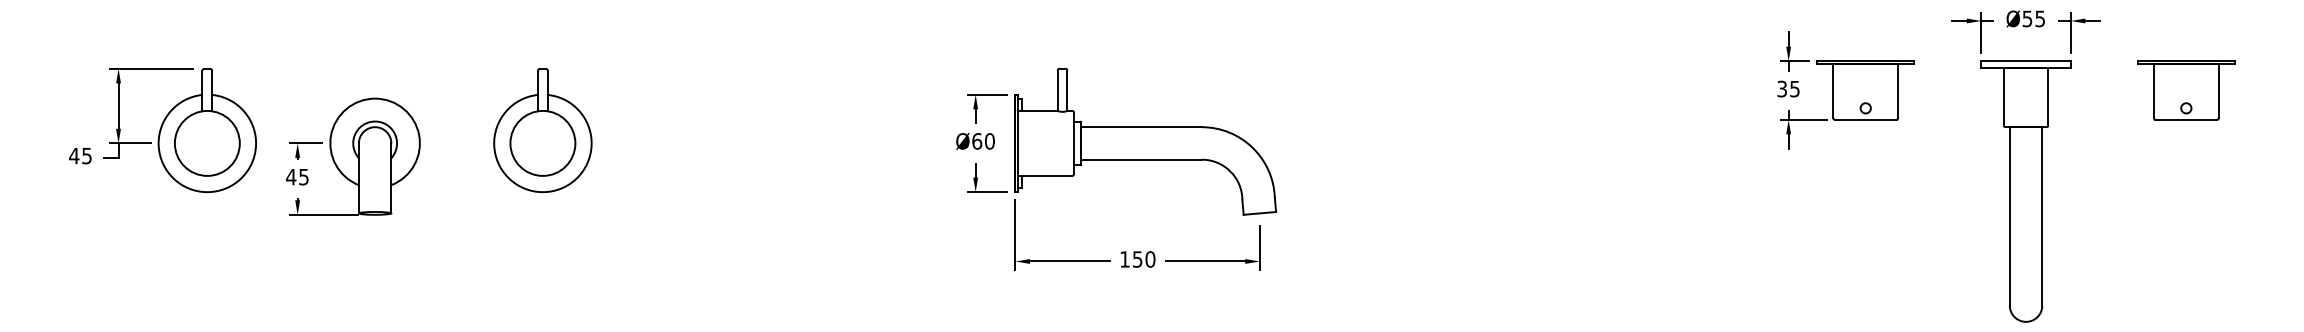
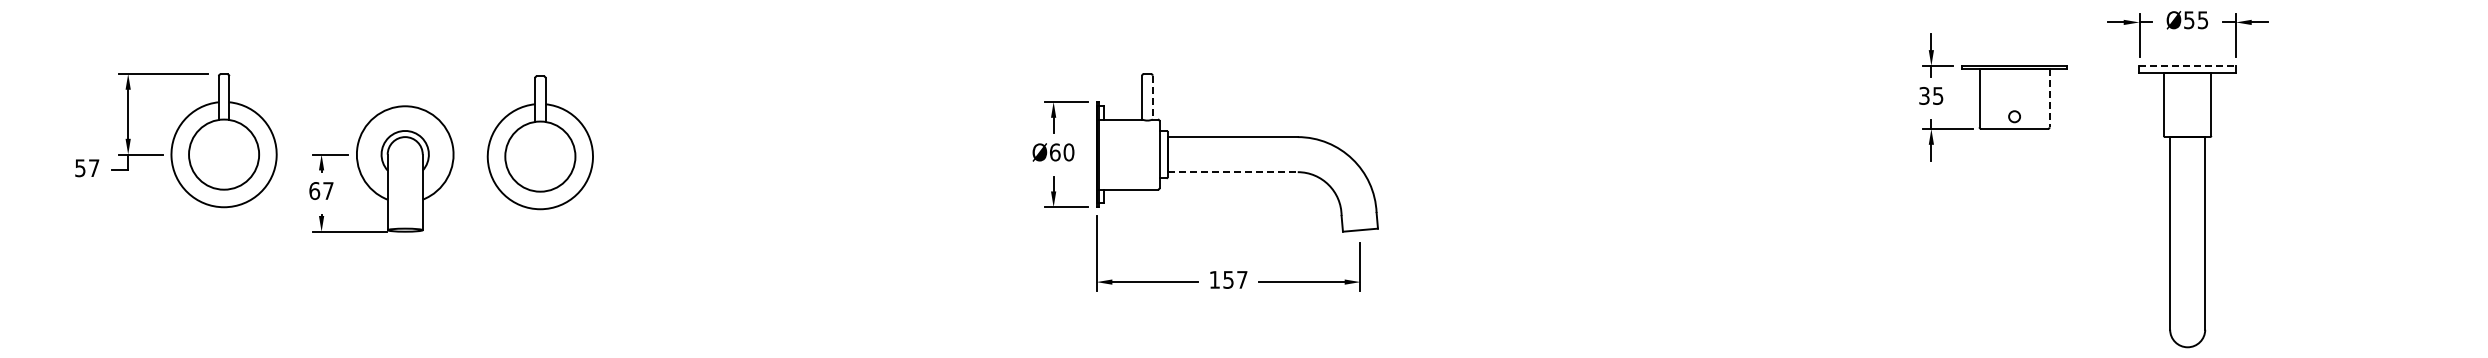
line: (2026, 60) -> (2188, 65), solid -> dashed
line: (1067, 90) -> (1152, 97), solid -> dashed
part: (2186, 90) -> (2360, 97), removed
line: (1898, 91) -> (2049, 98), solid -> dashed
part: (542, 130) -> (539, 142), moved
text: (79, 156) -> (86, 168), 45 -> 57
line: (1142, 159) -> (1233, 172), solid -> dashed
text: (296, 177) -> (320, 191), 45 -> 67
text: (1150, 259) -> (1242, 279), 150 -> 157

